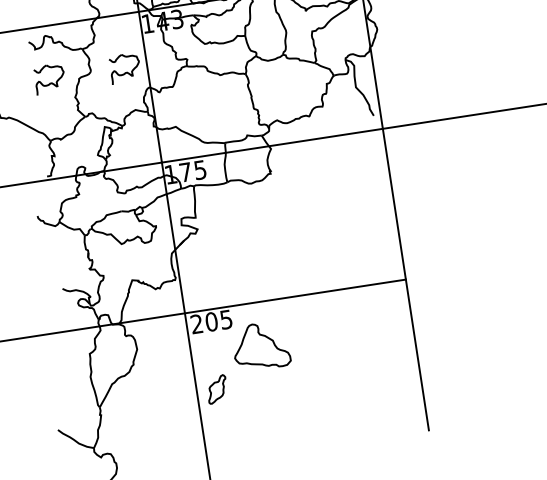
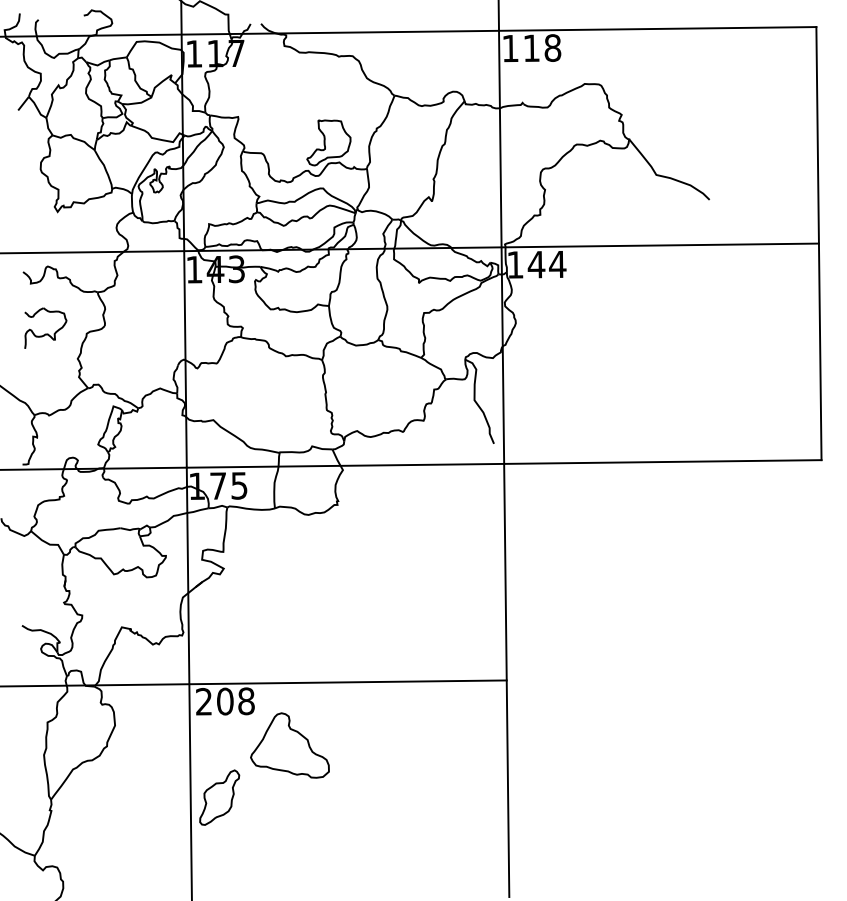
part: (124, 68) -> (153, 327), removed
text: (226, 319) -> (246, 701), 205 -> 208
part: (217, 389) -> (219, 797), size x1.43

